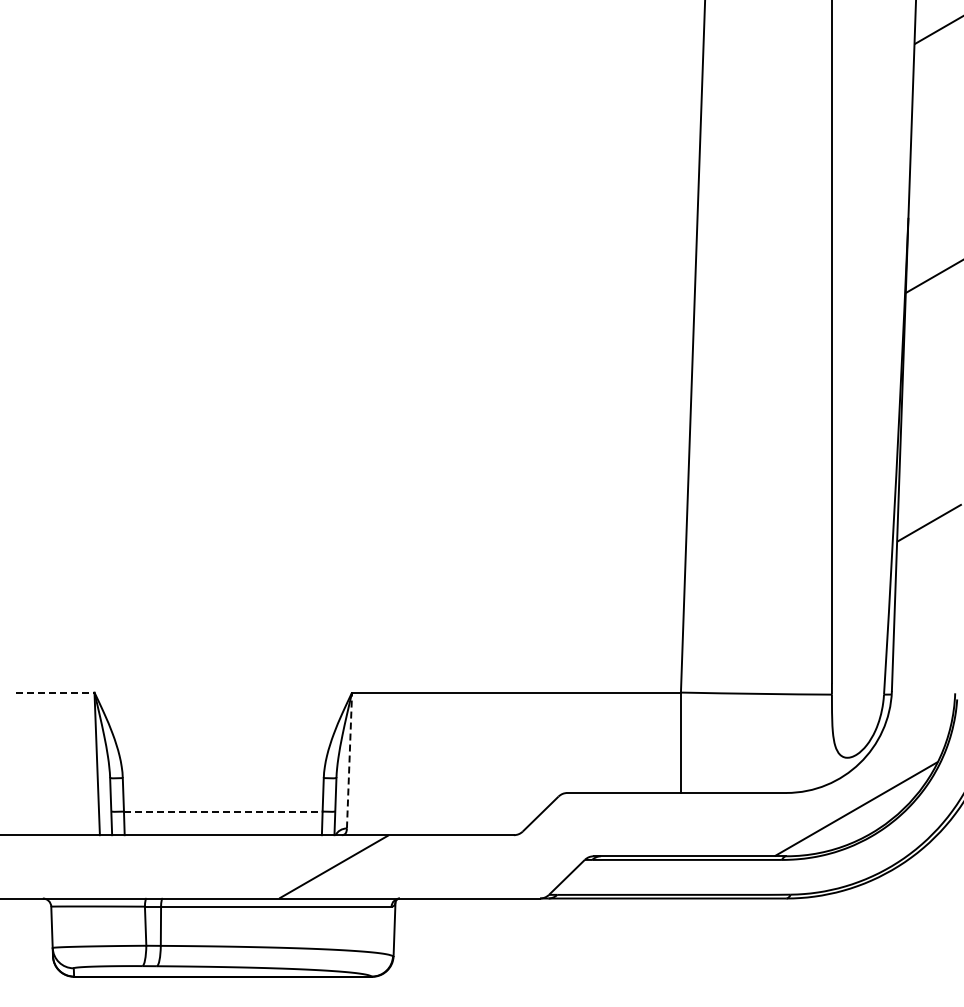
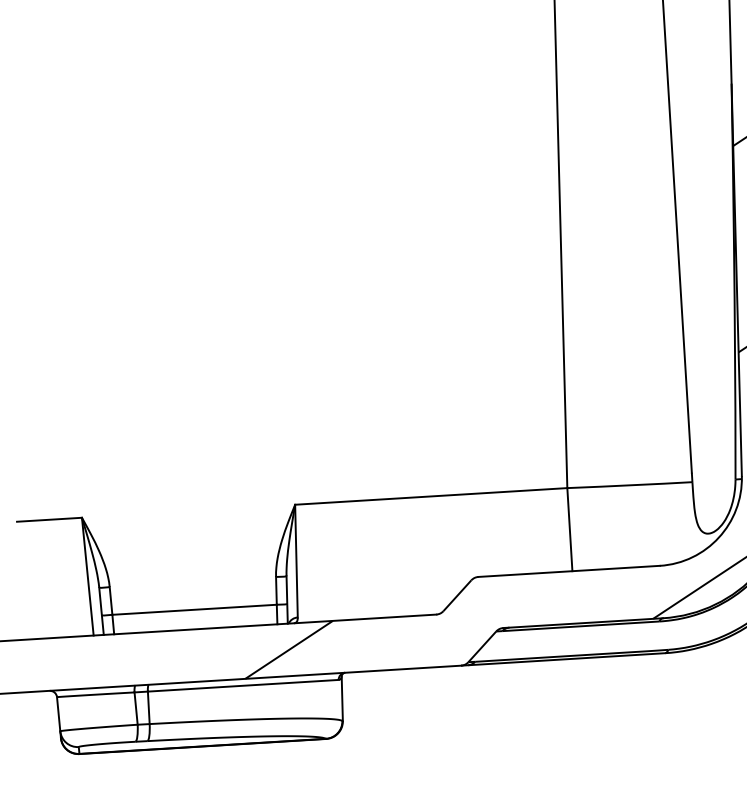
line: (55, 692) -> (49, 519), dashed -> solid
line: (349, 760) -> (296, 561), dashed -> solid
line: (223, 811) -> (194, 609), dashed -> solid

